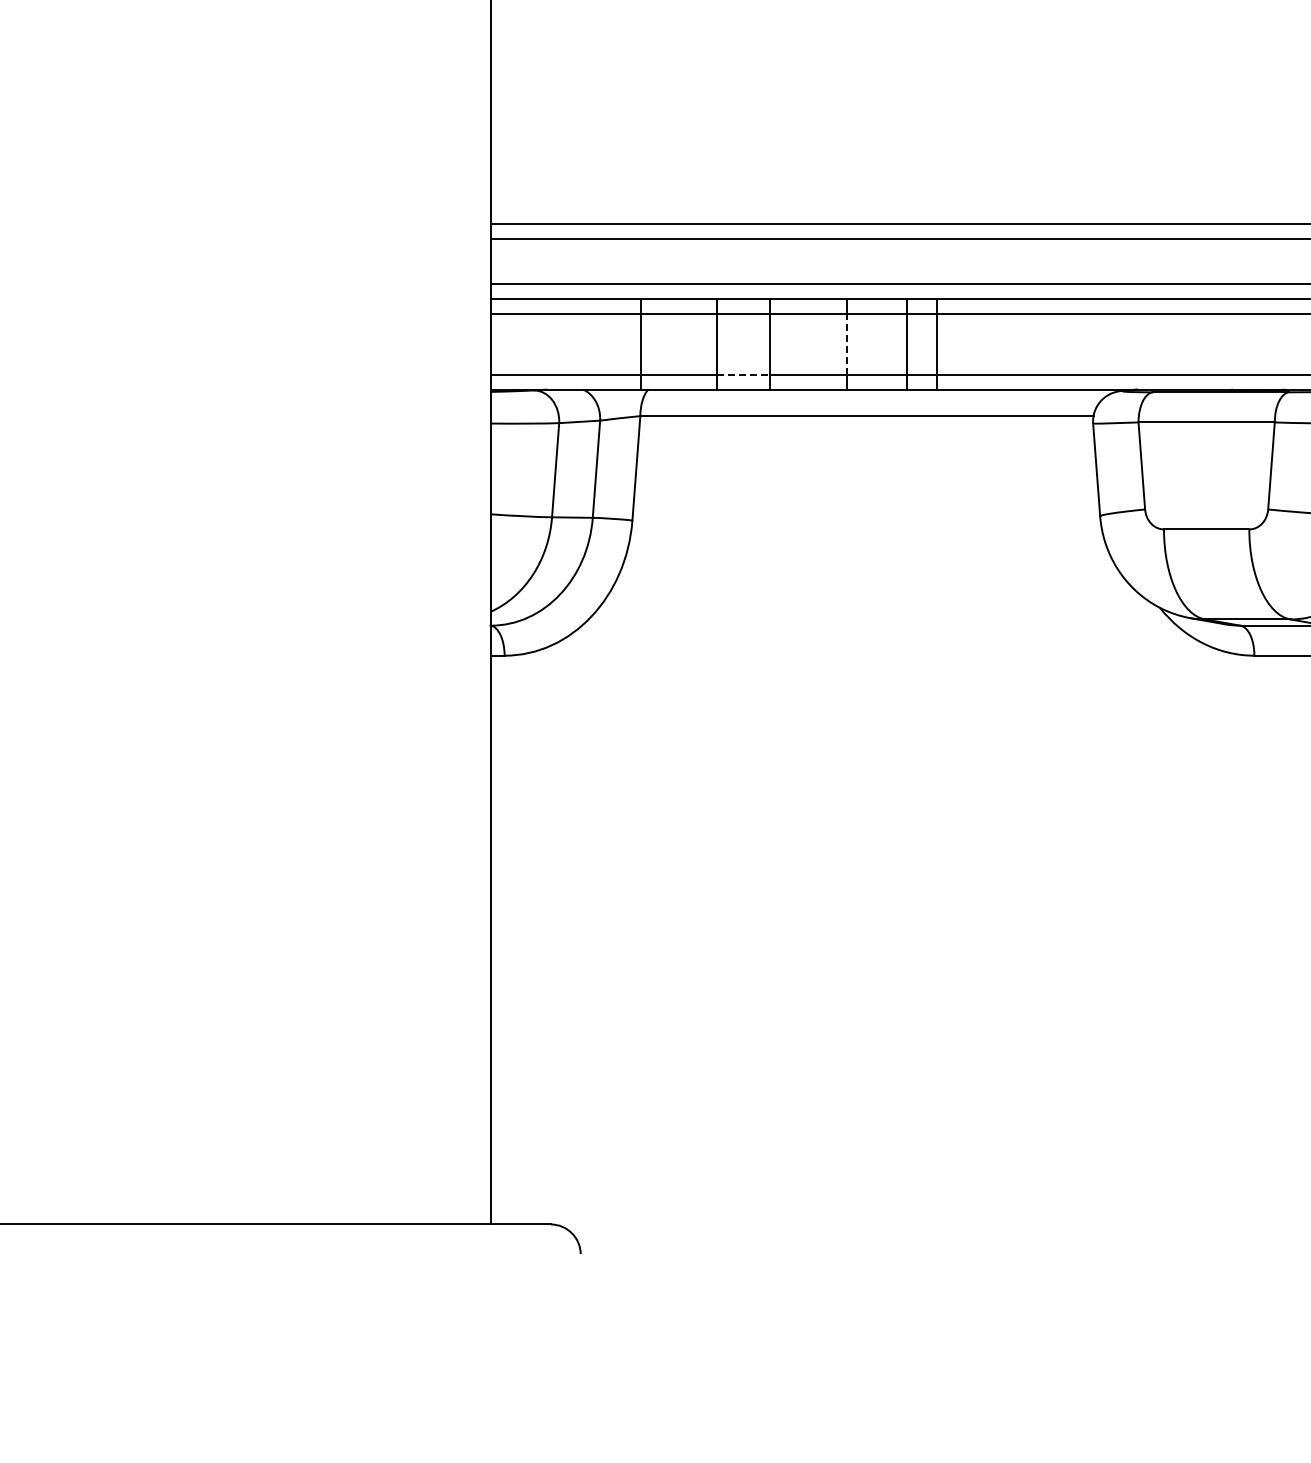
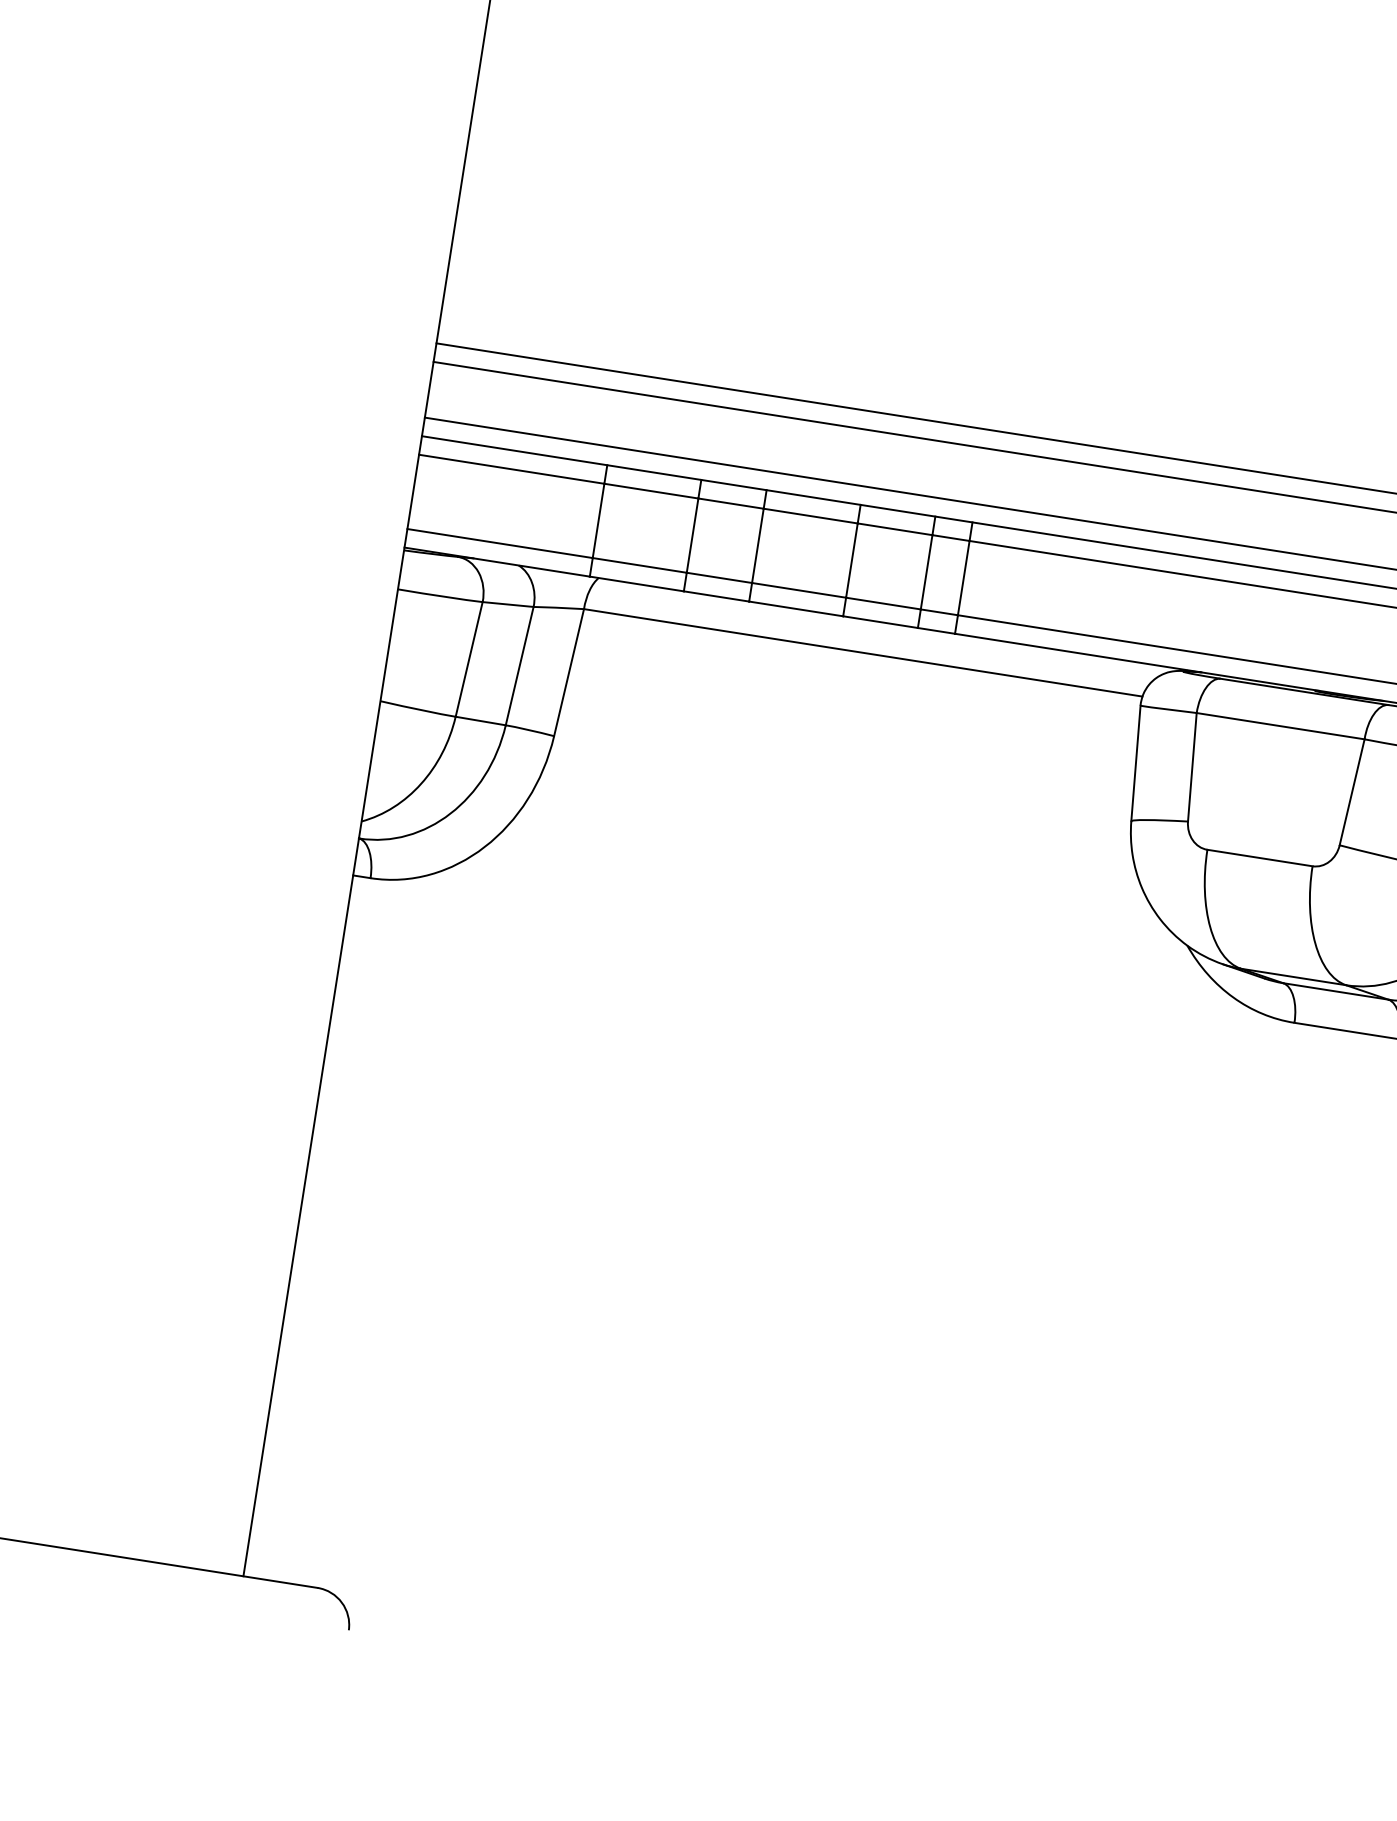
line: (846, 343) -> (852, 559), dashed -> solid
line: (743, 374) -> (719, 577), dashed -> solid

